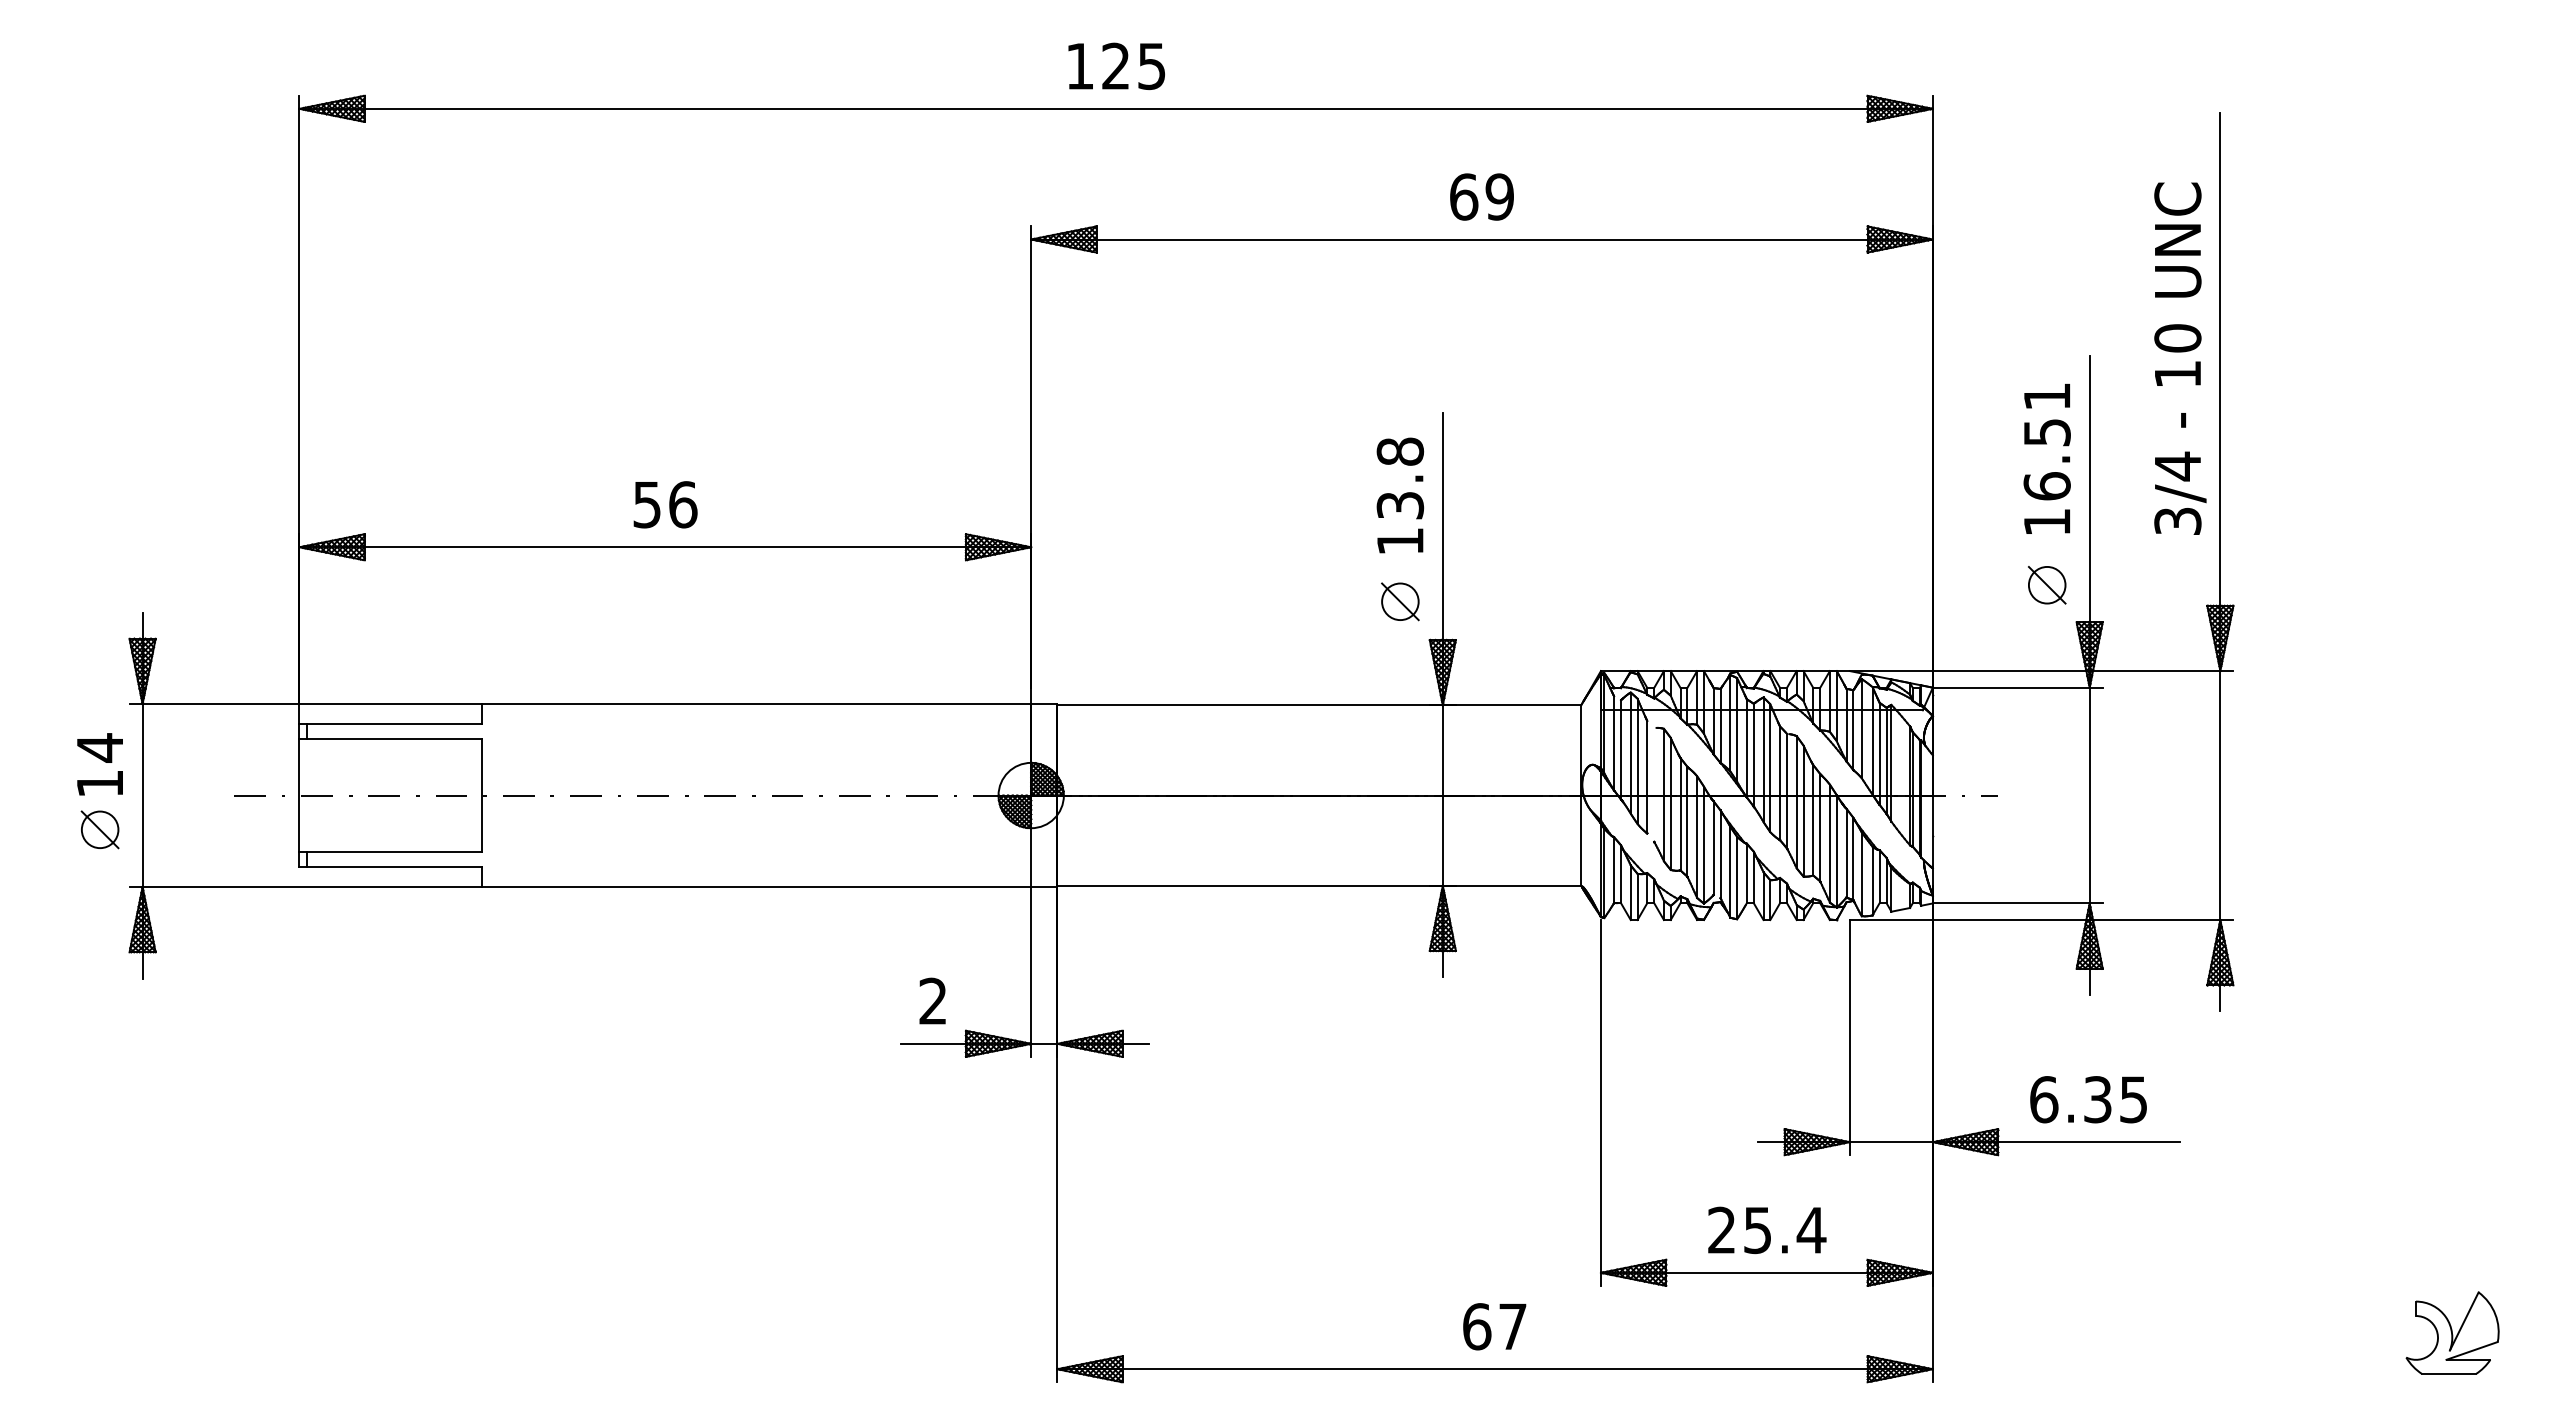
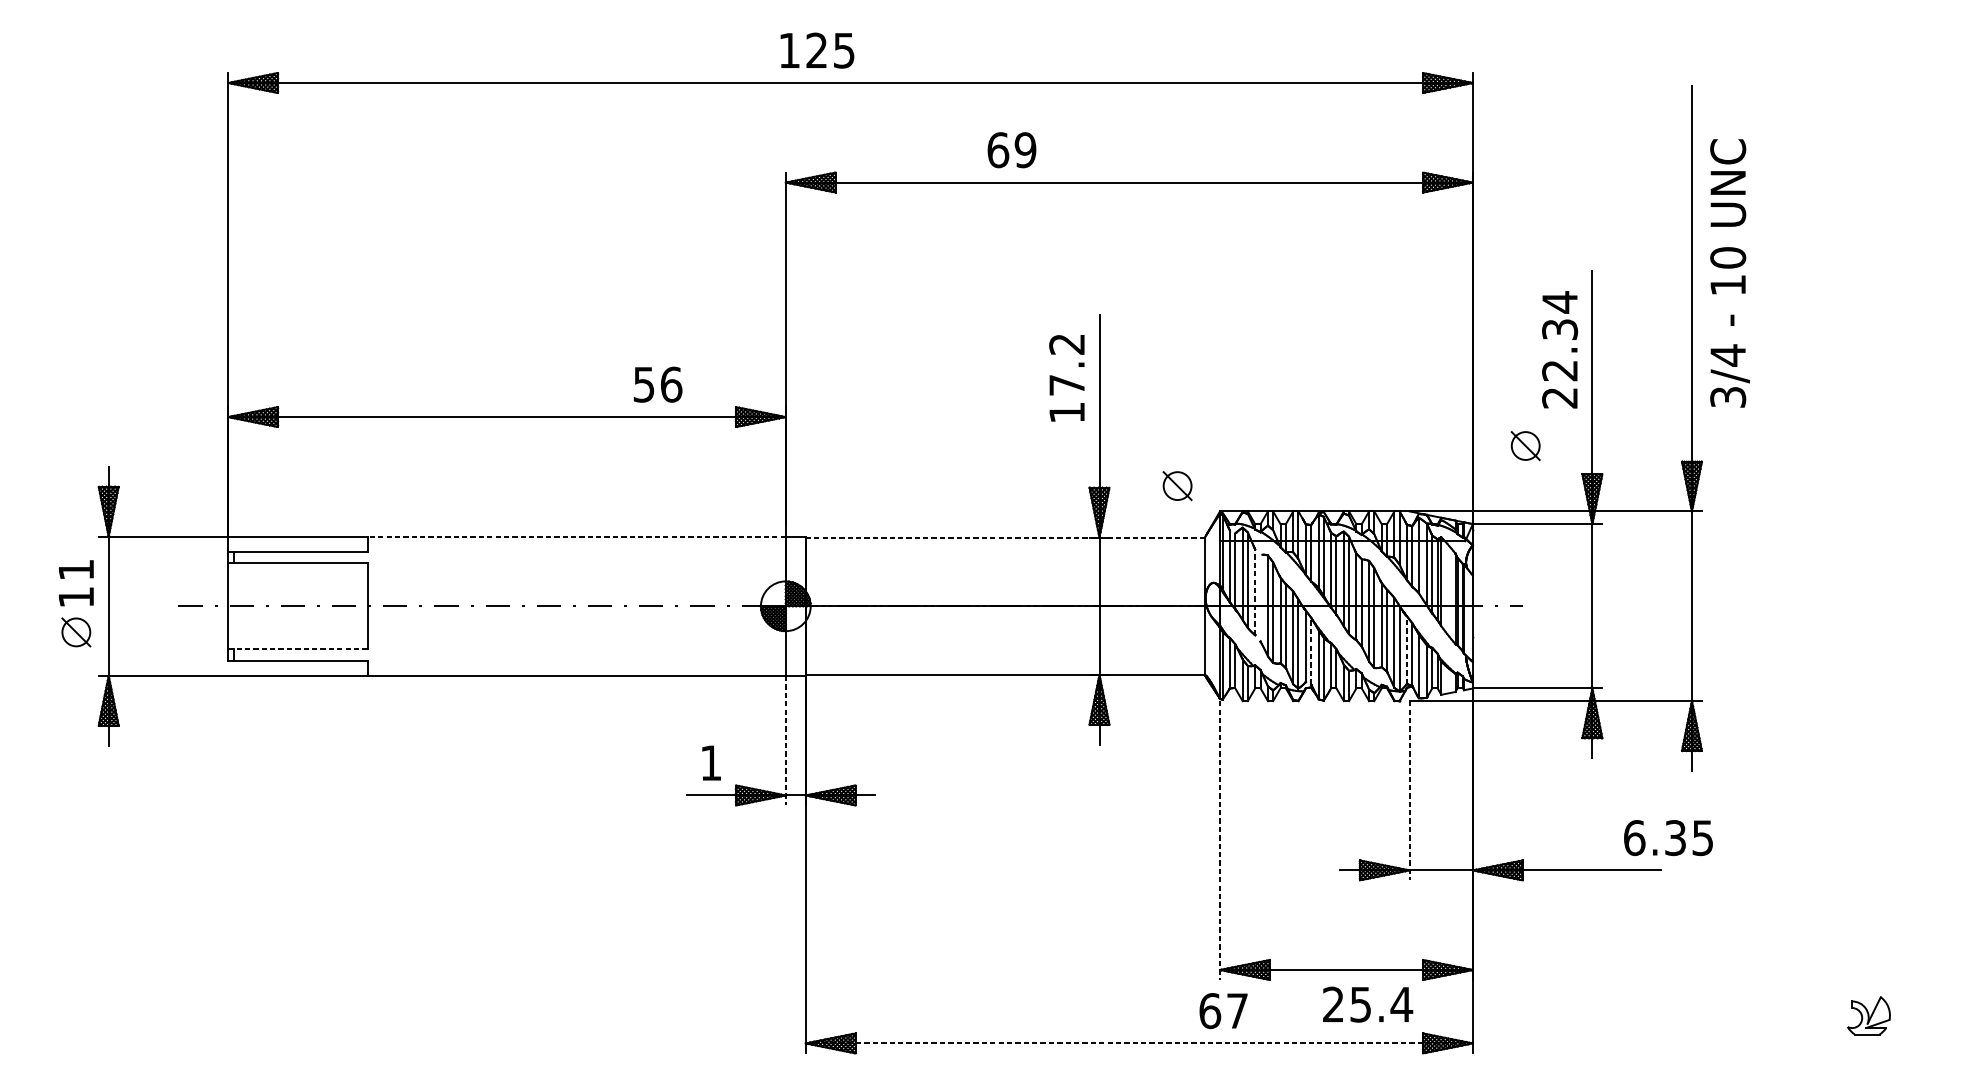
text: (1116, 65) -> (817, 49), moved
text: (1481, 196) -> (1011, 149), moved
text: (2180, 358) -> (1730, 273), moved
text: (2046, 458) -> (1559, 349), 16.51 -> 22.34
text: (1400, 478) -> (1067, 364), 13.8 -> 17.2
text: (665, 504) -> (658, 384), moved
part: (2047, 585) -> (1525, 446), moved
part: (1400, 601) -> (1177, 485), moved
line: (756, 704) -> (576, 536), solid -> dashed
line: (1319, 705) -> (1005, 537), solid -> dashed
text: (99, 747) -> (75, 569), 14 -> 11
line: (1647, 776) -> (1255, 591), solid -> dashed
line: (390, 852) -> (297, 649), solid -> dashed
line: (1846, 852) -> (1407, 649), solid -> dashed
line: (1720, 854) -> (1311, 651), solid -> dashed
line: (1031, 971) -> (786, 740), solid -> dashed
text: (932, 1000) -> (710, 762), 2 -> 1
line: (1849, 1037) -> (1409, 790), solid -> dashed
text: (2088, 1099) -> (1668, 837), moved
line: (1600, 1102) -> (1219, 840), solid -> dashed
text: (1767, 1230) -> (1368, 1004), moved
text: (1494, 1326) -> (1223, 1010), moved
part: (2452, 1332) -> (1868, 1015), size x0.6
line: (1495, 1369) -> (1139, 1043), solid -> dashed

